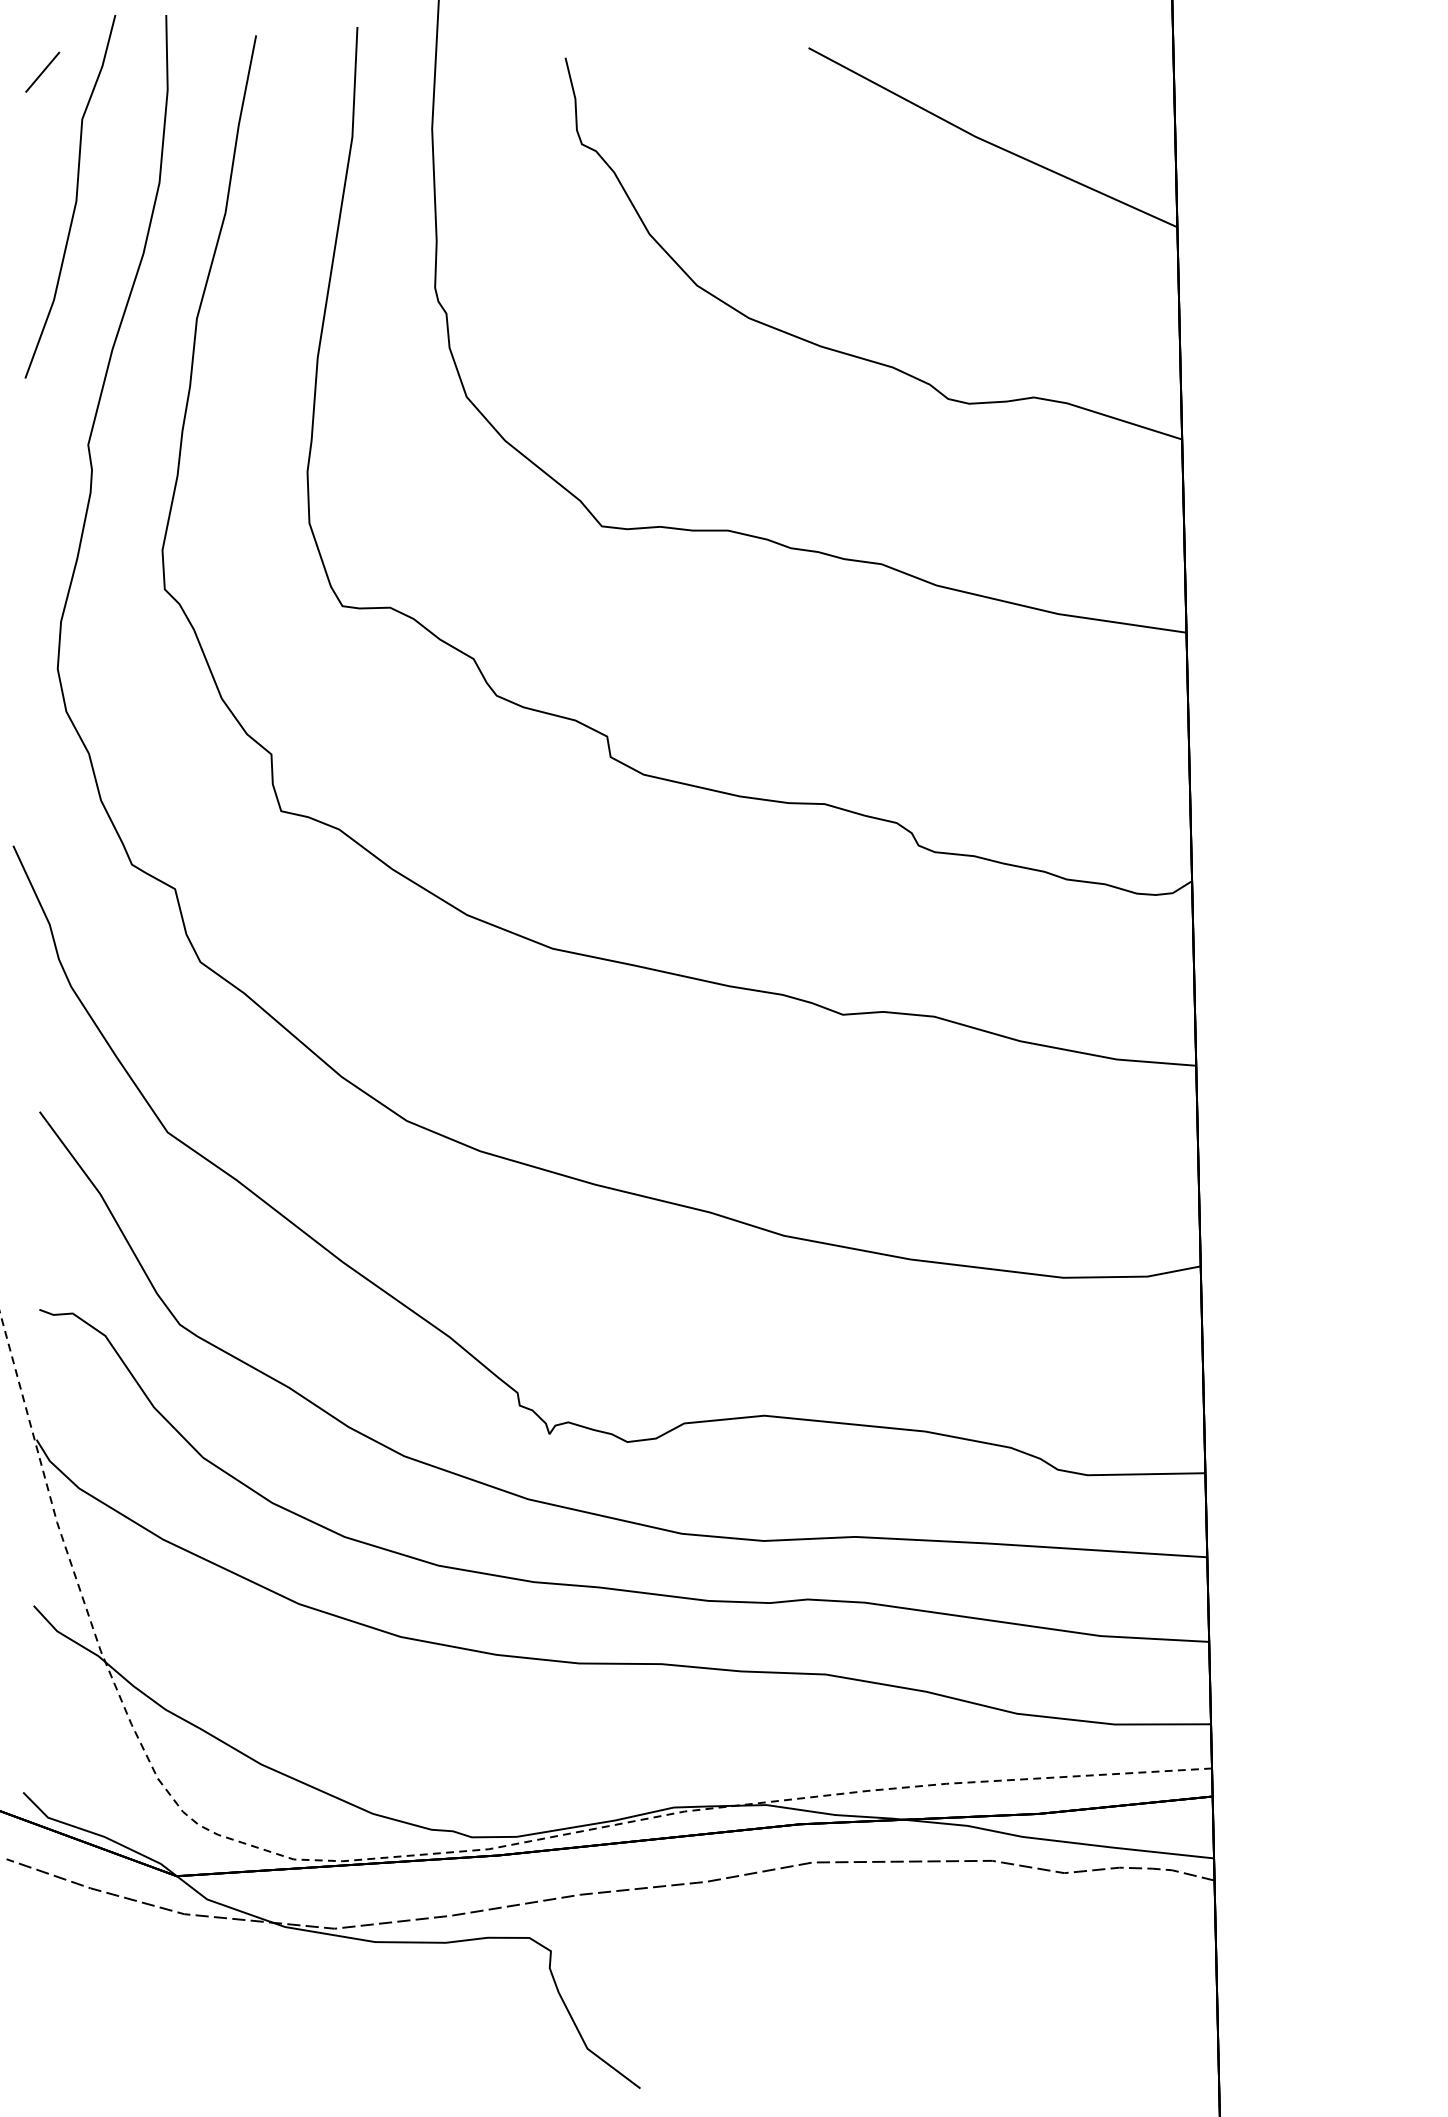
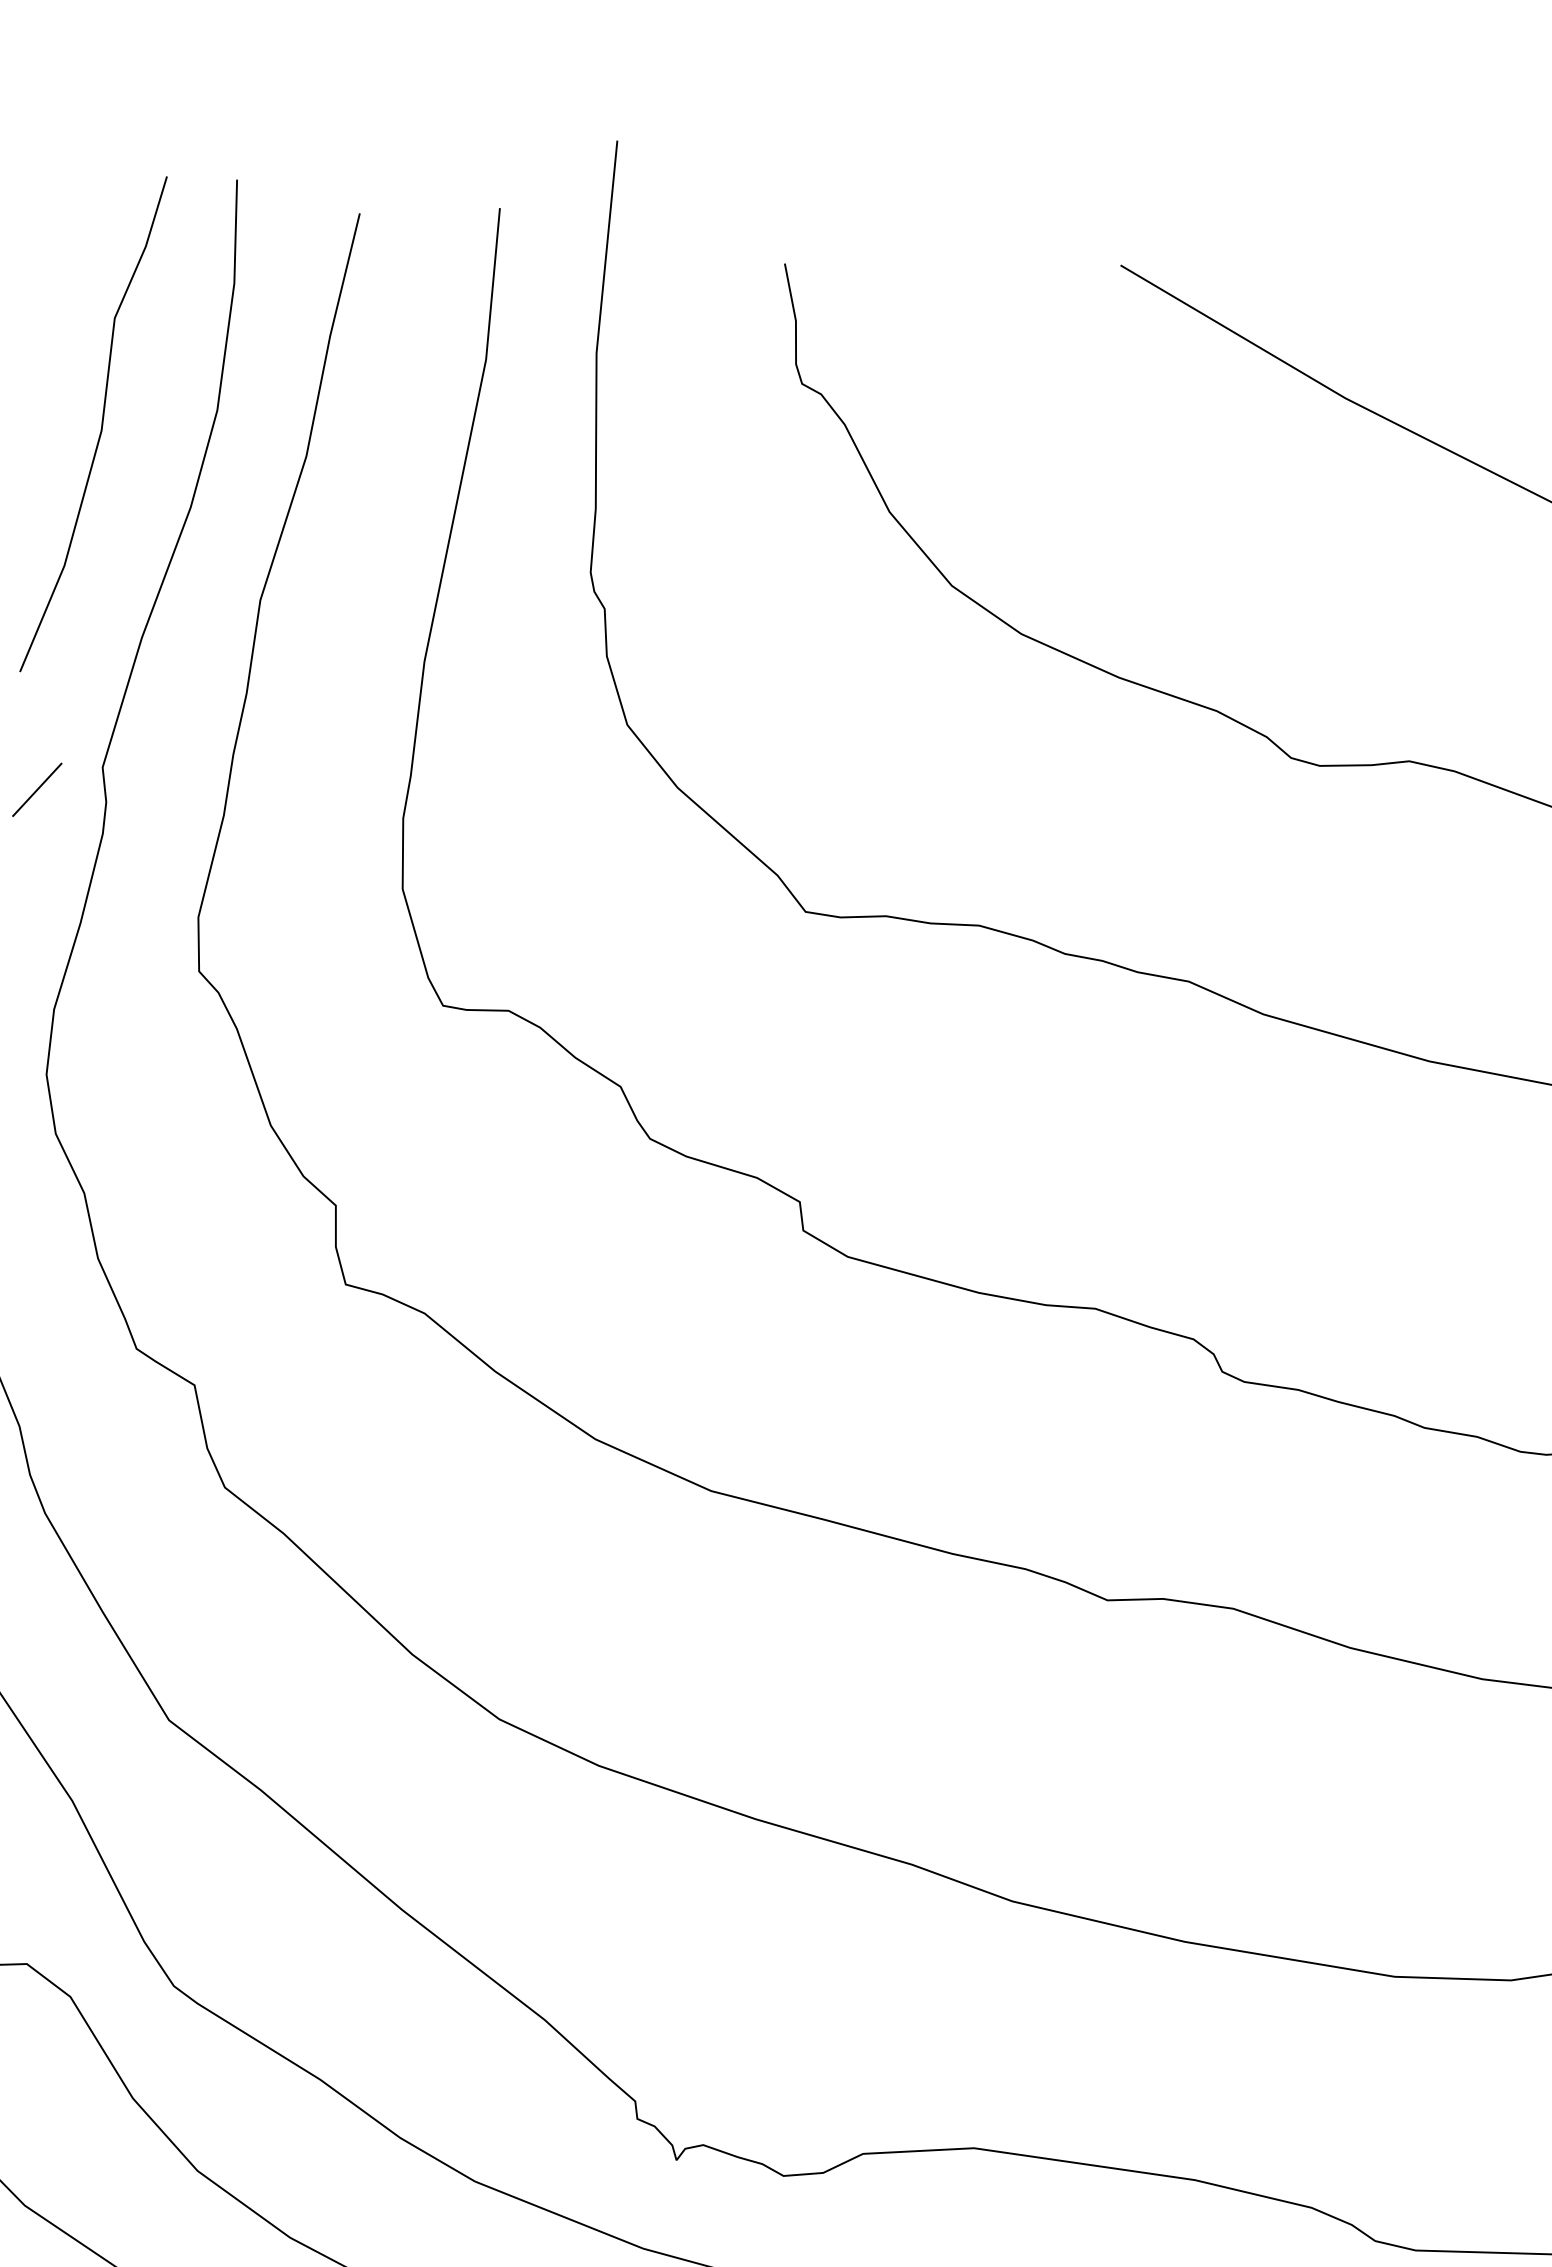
line: (42, 71) -> (37, 788), moved

